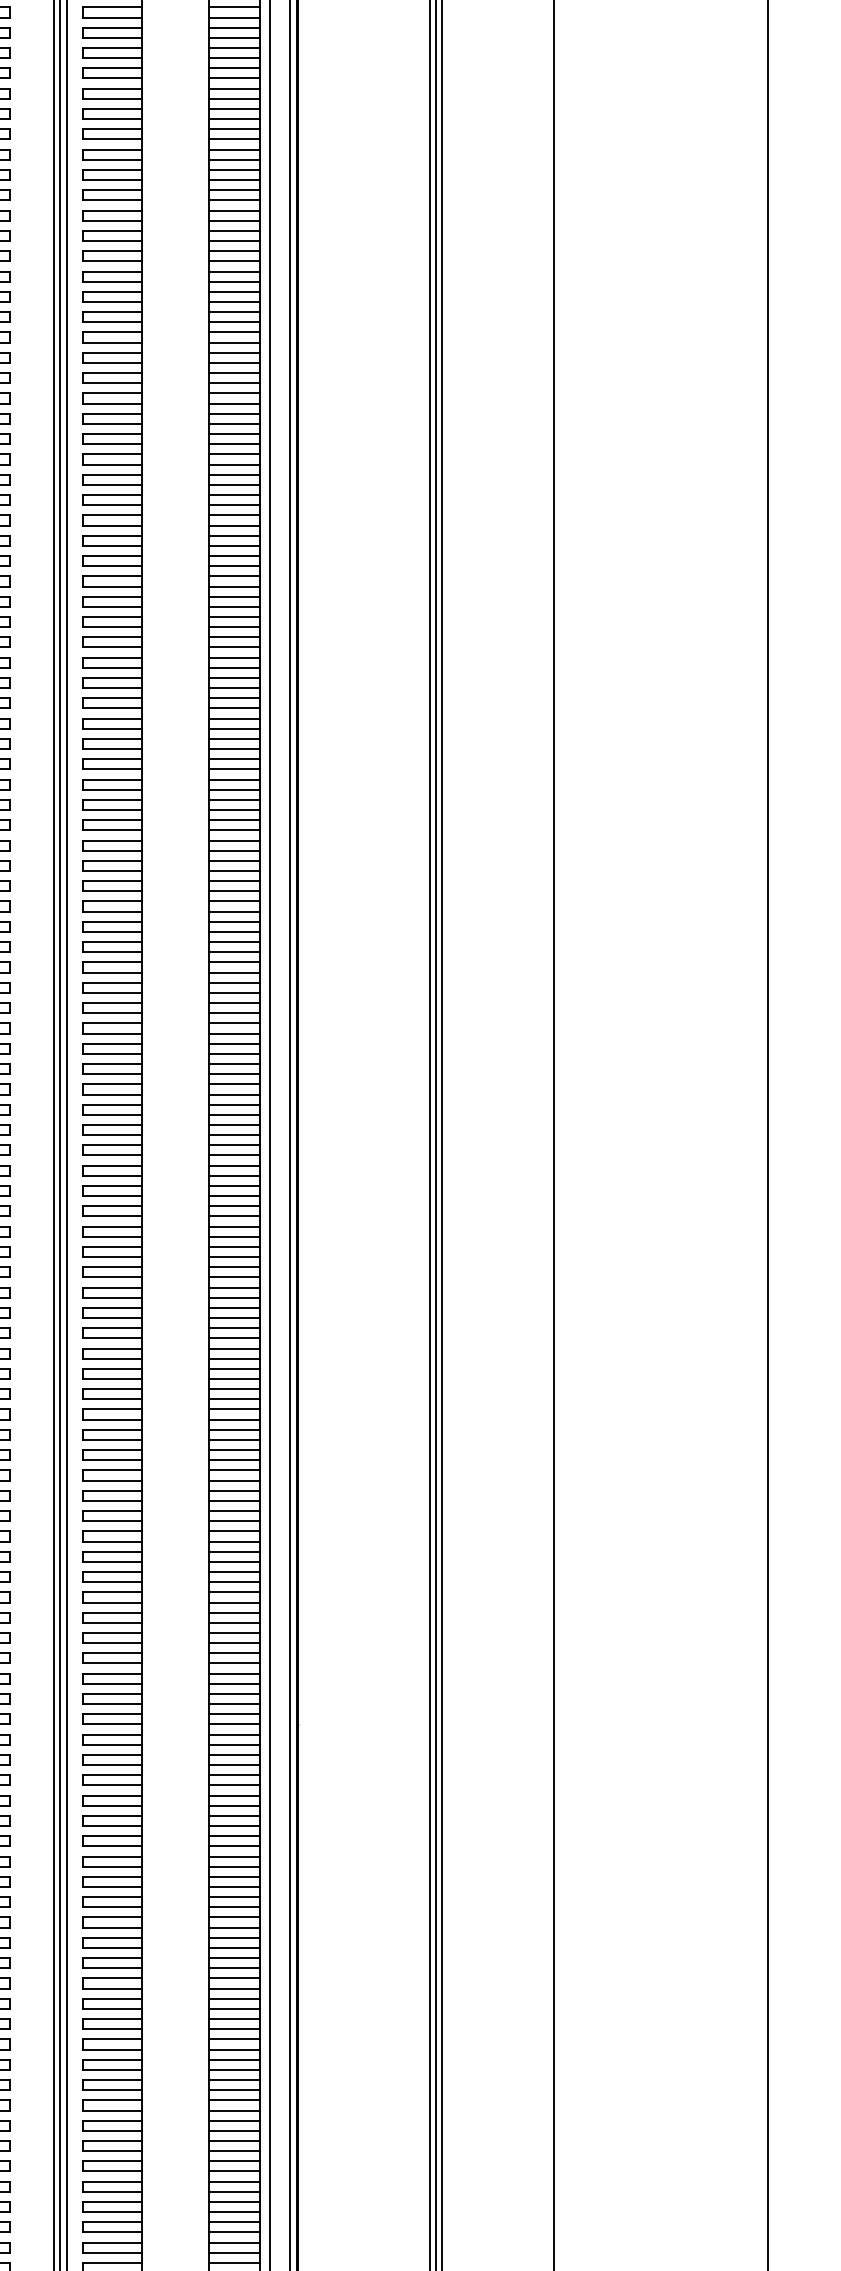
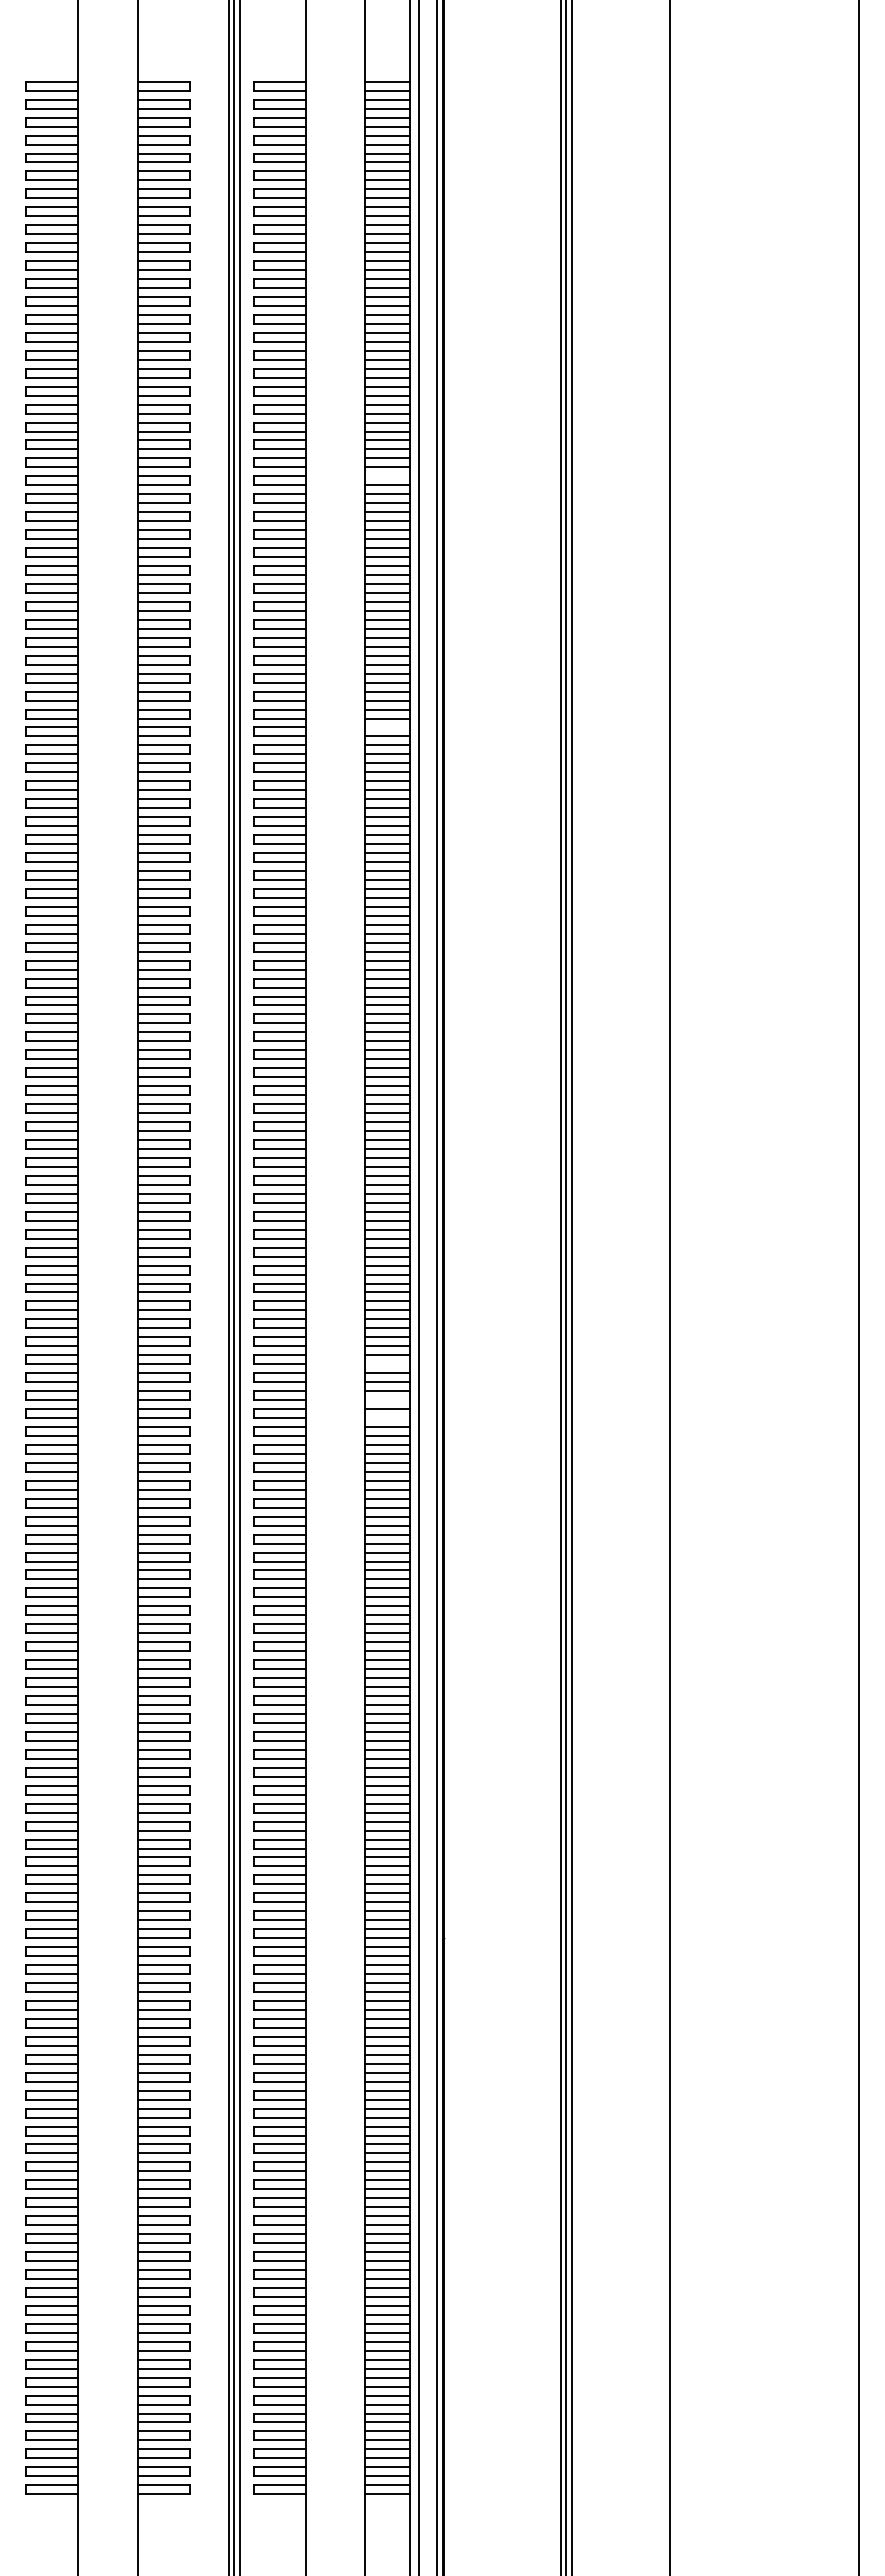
line: (233, 68) -> (387, 476), removed
line: (233, 352) -> (387, 727), removed
line: (233, 1074) -> (387, 1364), removed
line: (233, 1115) -> (387, 1400), removed
line: (233, 1135) -> (387, 1418), removed

